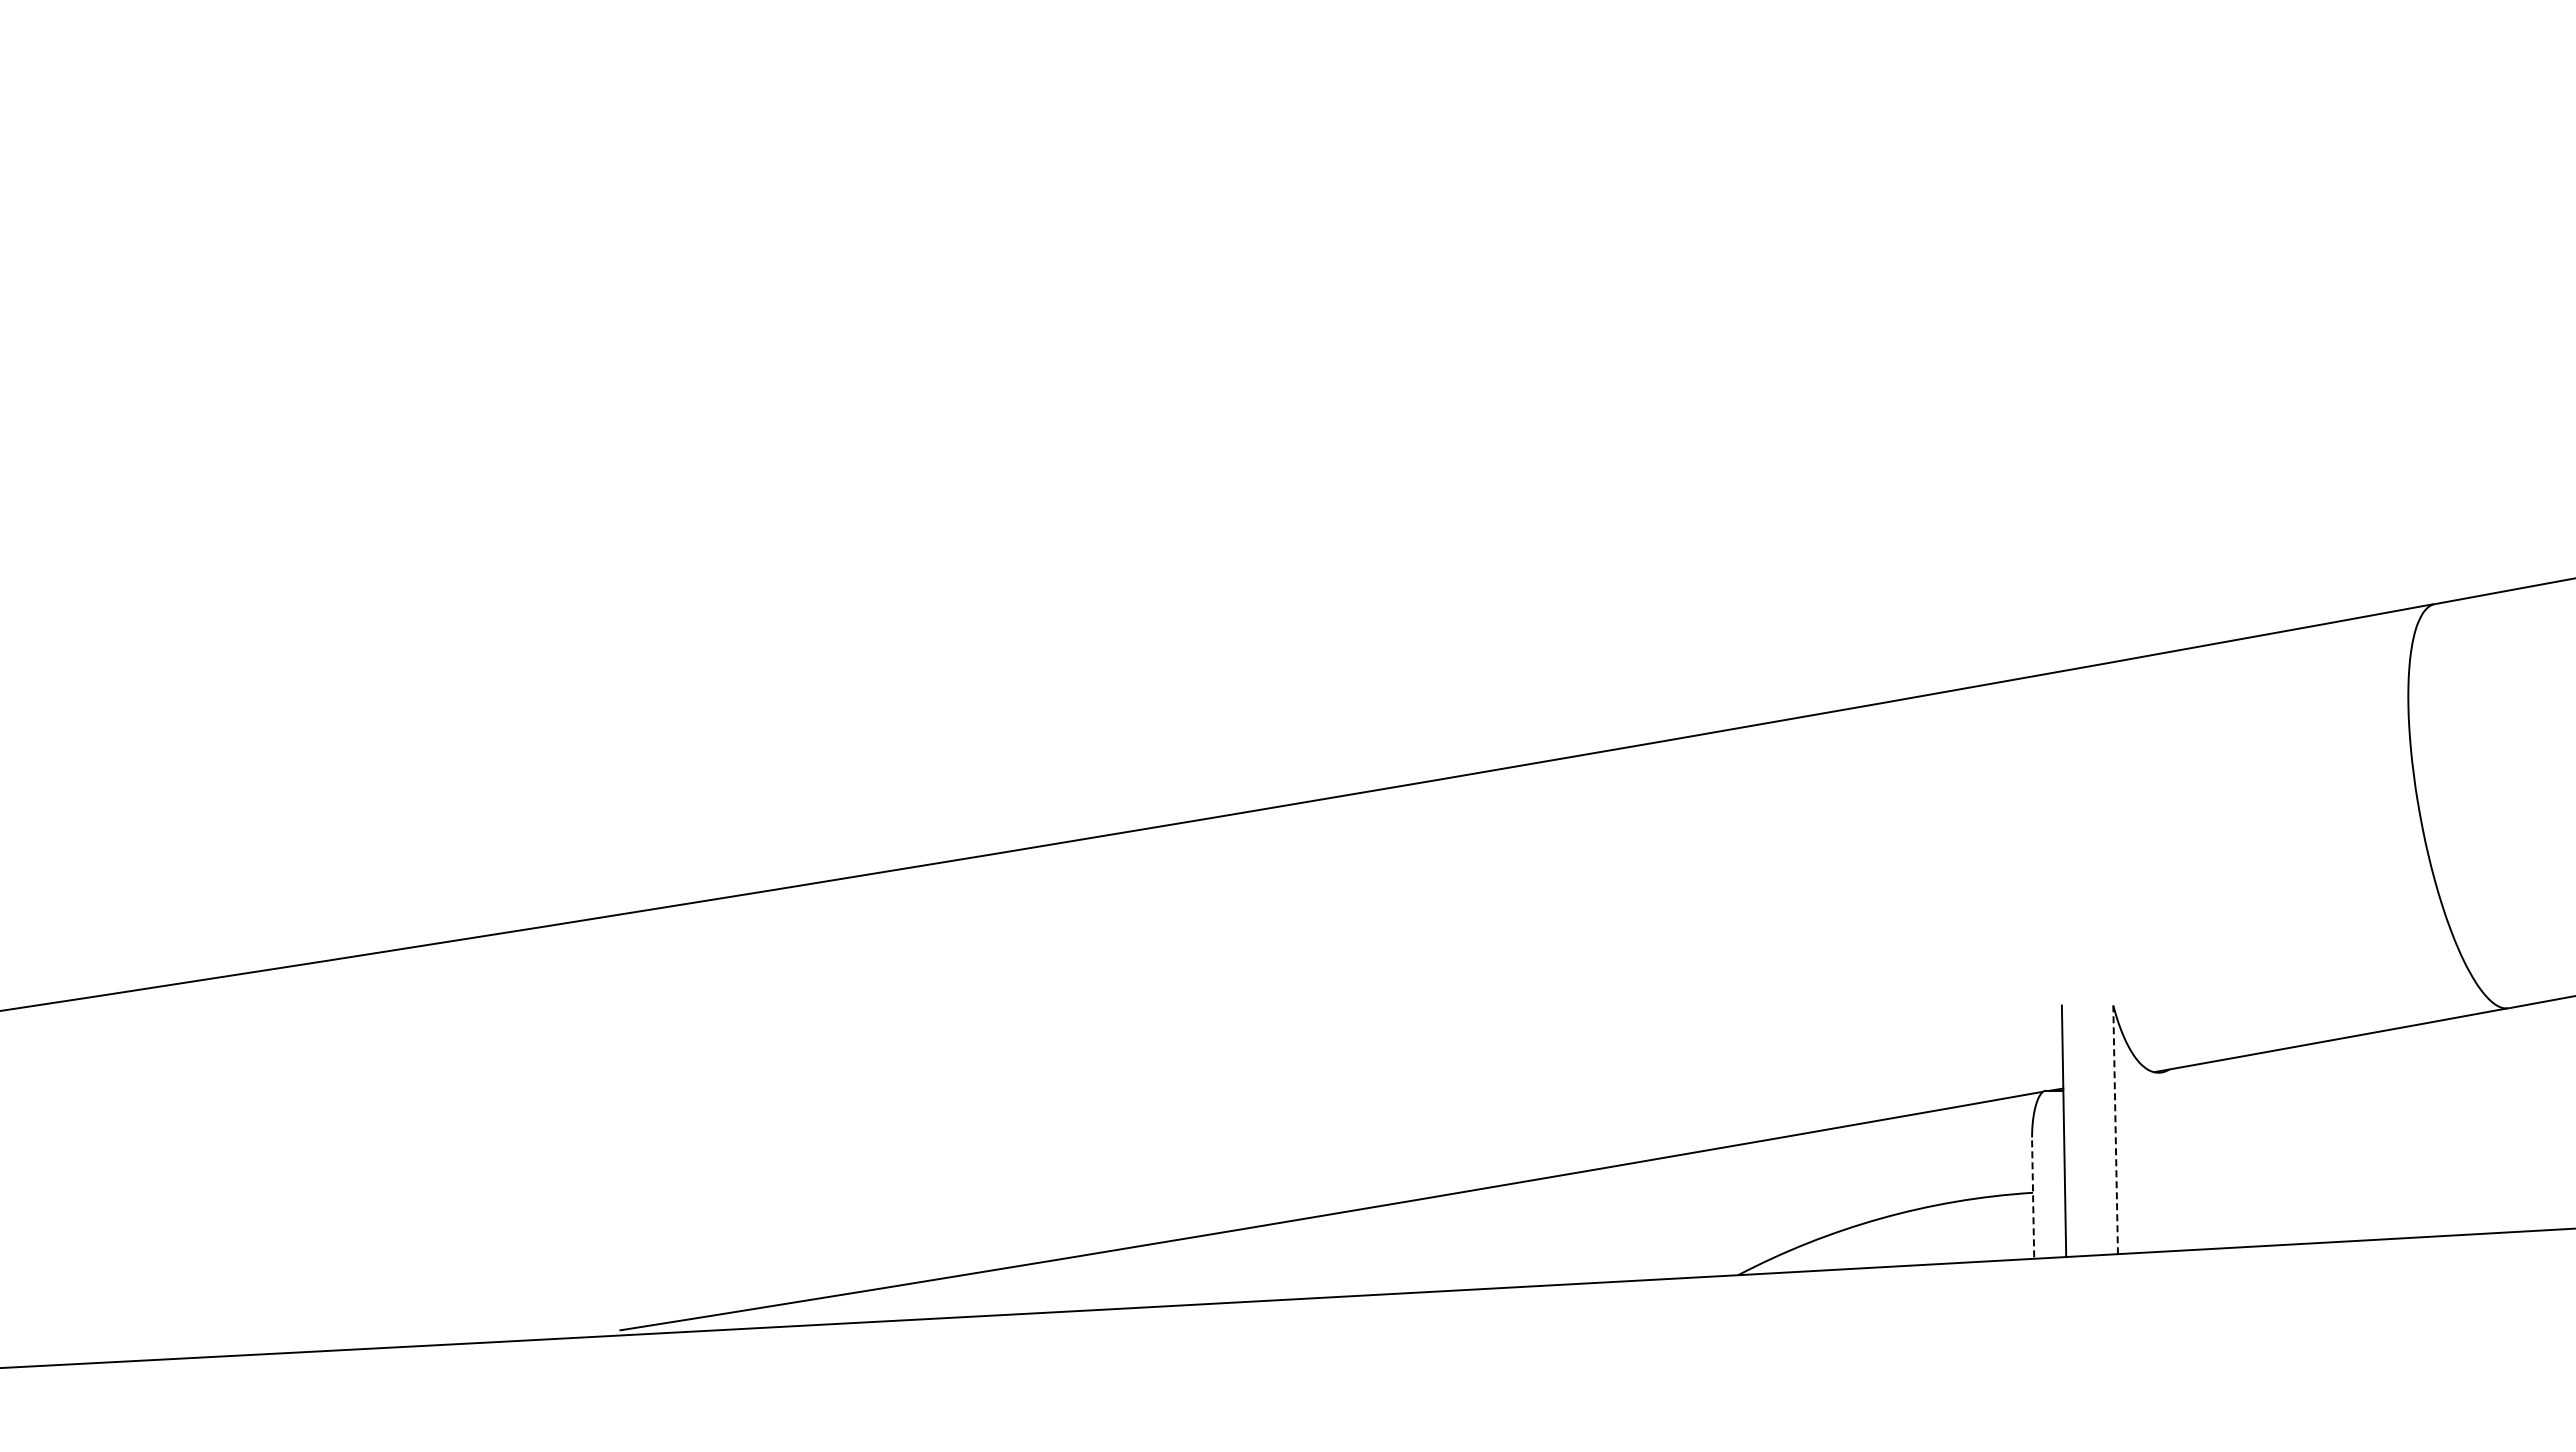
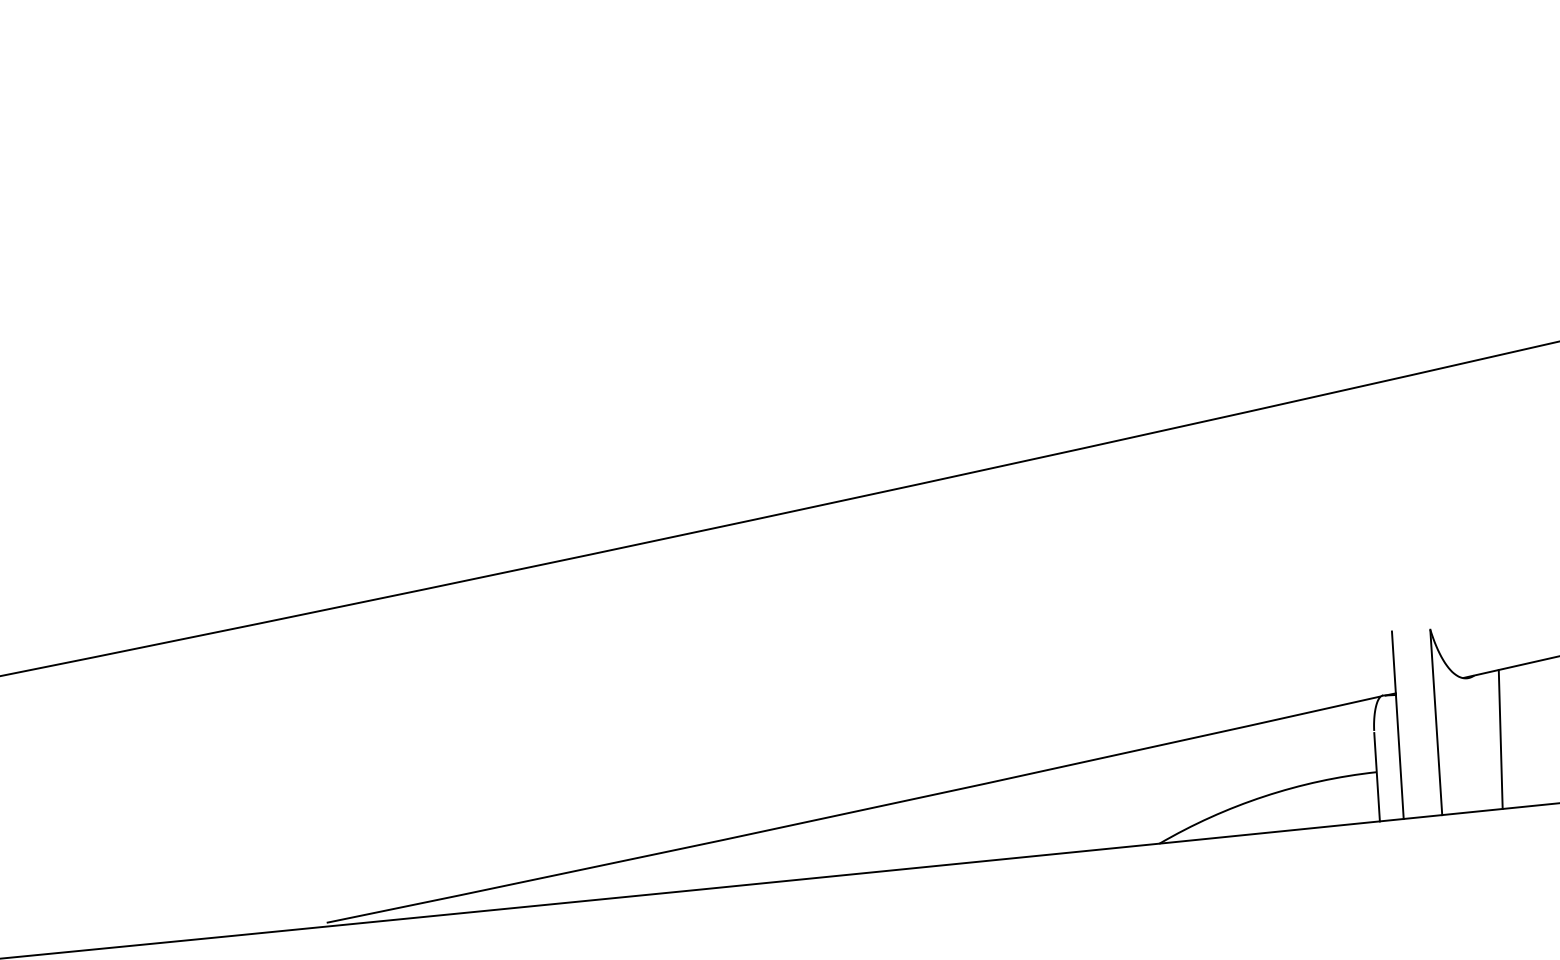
line: (2115, 1129) -> (1436, 722), dashed -> solid
line: (2200, 1156) -> (1500, 739), added
line: (2033, 1200) -> (1377, 777), dashed -> solid

